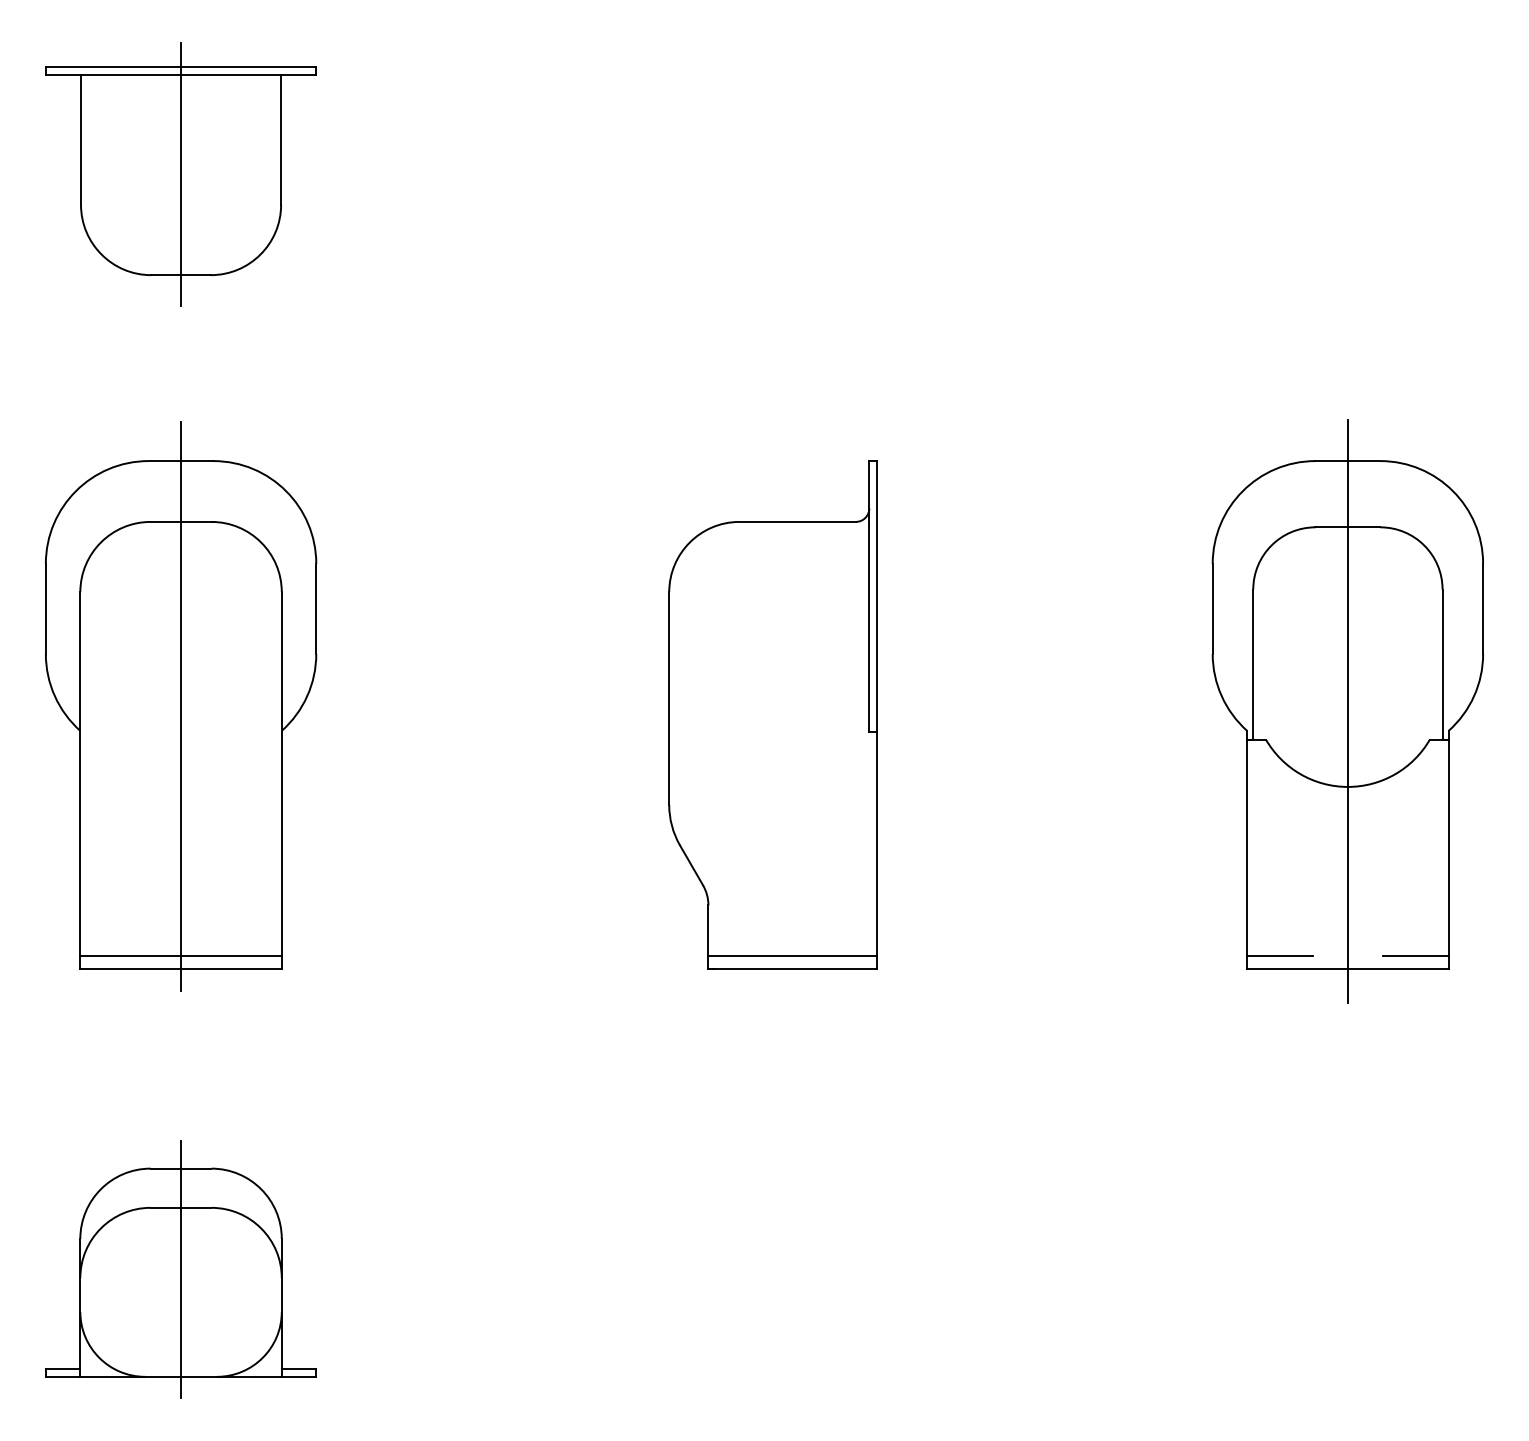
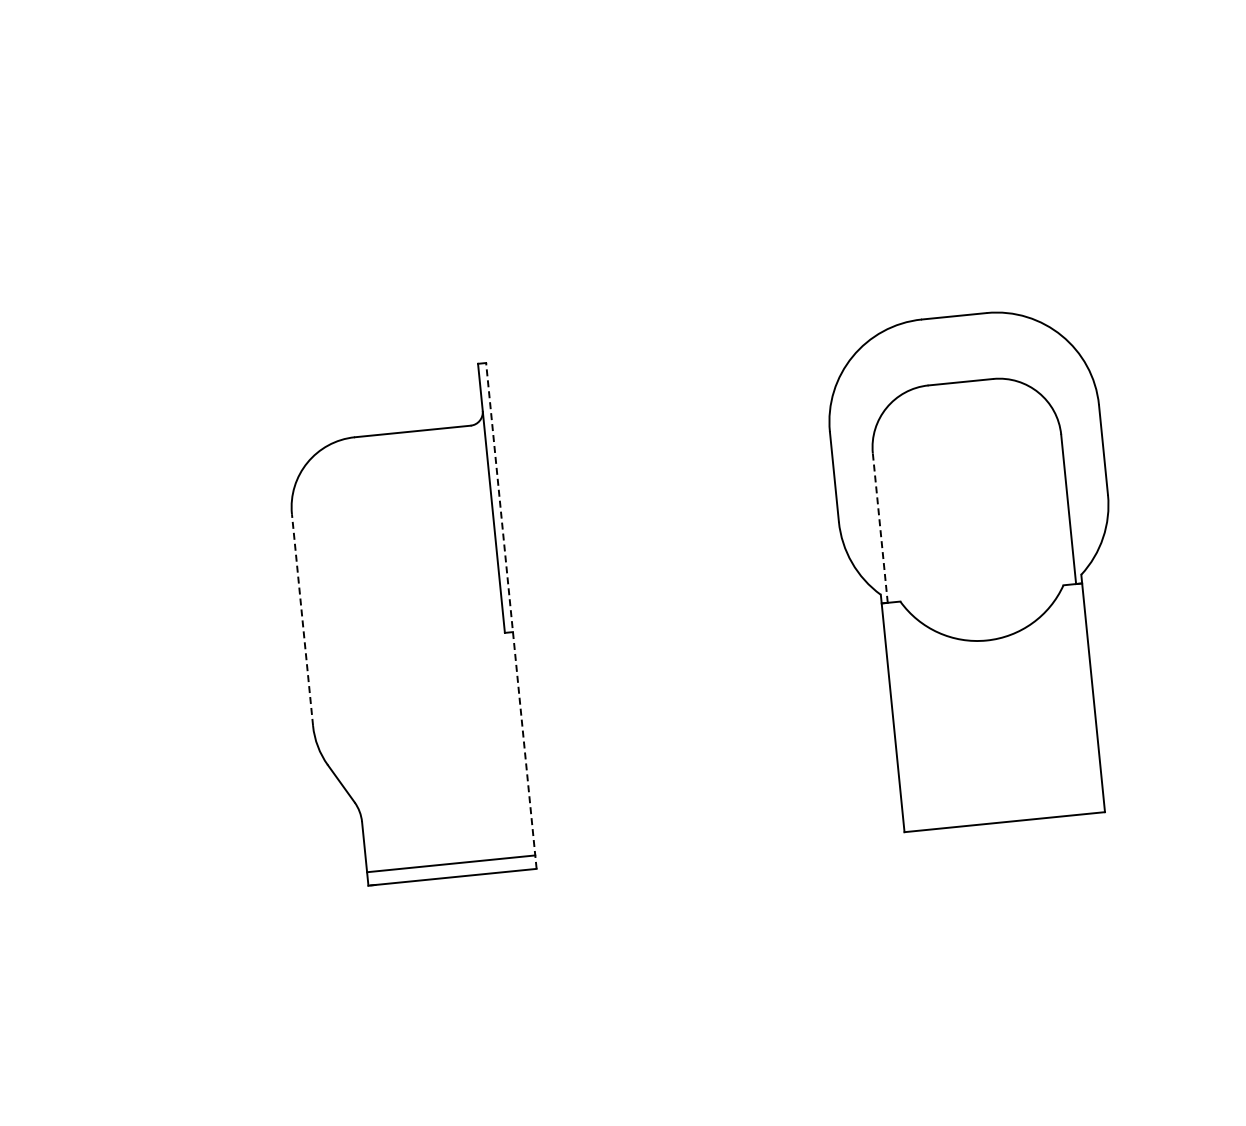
line: (1253, 664) -> (880, 528), solid -> dashed
line: (669, 698) -> (302, 619), solid -> dashed
line: (1347, 710) -> (978, 564), removed
line: (877, 714) -> (511, 615), solid -> dashed
line: (1279, 955) -> (935, 815), removed
line: (1415, 955) -> (1070, 801), removed

